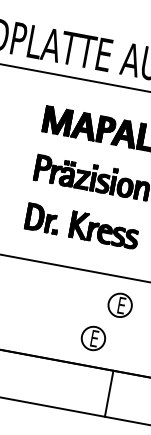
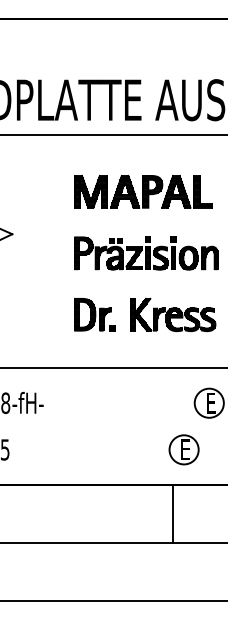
line: (108, 393) -> (172, 513), moved

